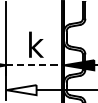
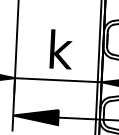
line: (35, 65) -> (58, 80), dashed -> solid
fill: (21, 90) -> (35, 117), added

